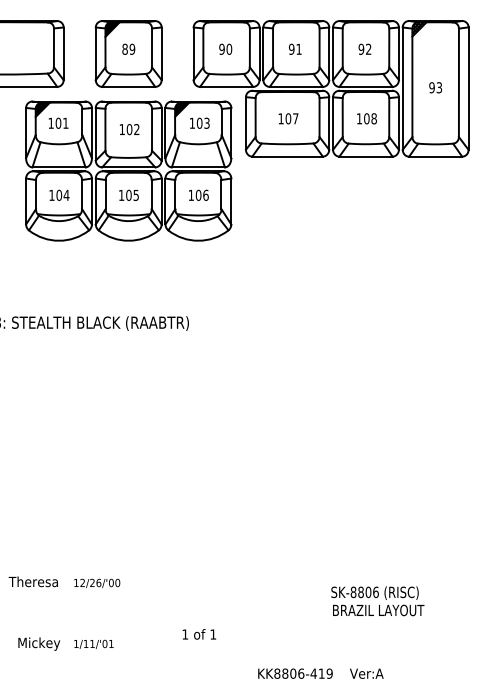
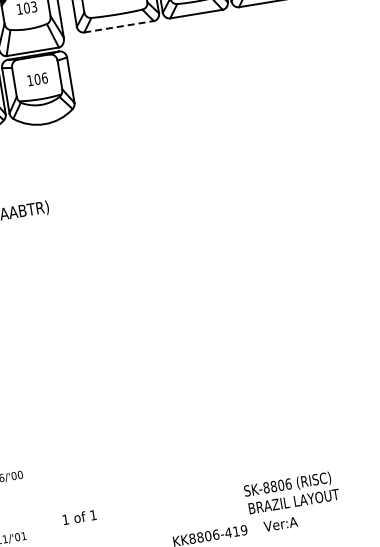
line: (288, 156) -> (119, 26), solid -> dashed
text: (377, 601) -> (291, 492), moved
text: (199, 634) -> (79, 517), moved

